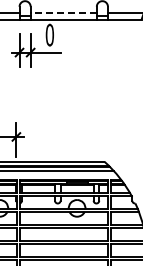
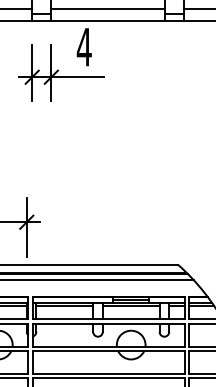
line: (63, 13) -> (107, 10), dashed -> solid
text: (49, 34) -> (83, 46), 0 -> 4

